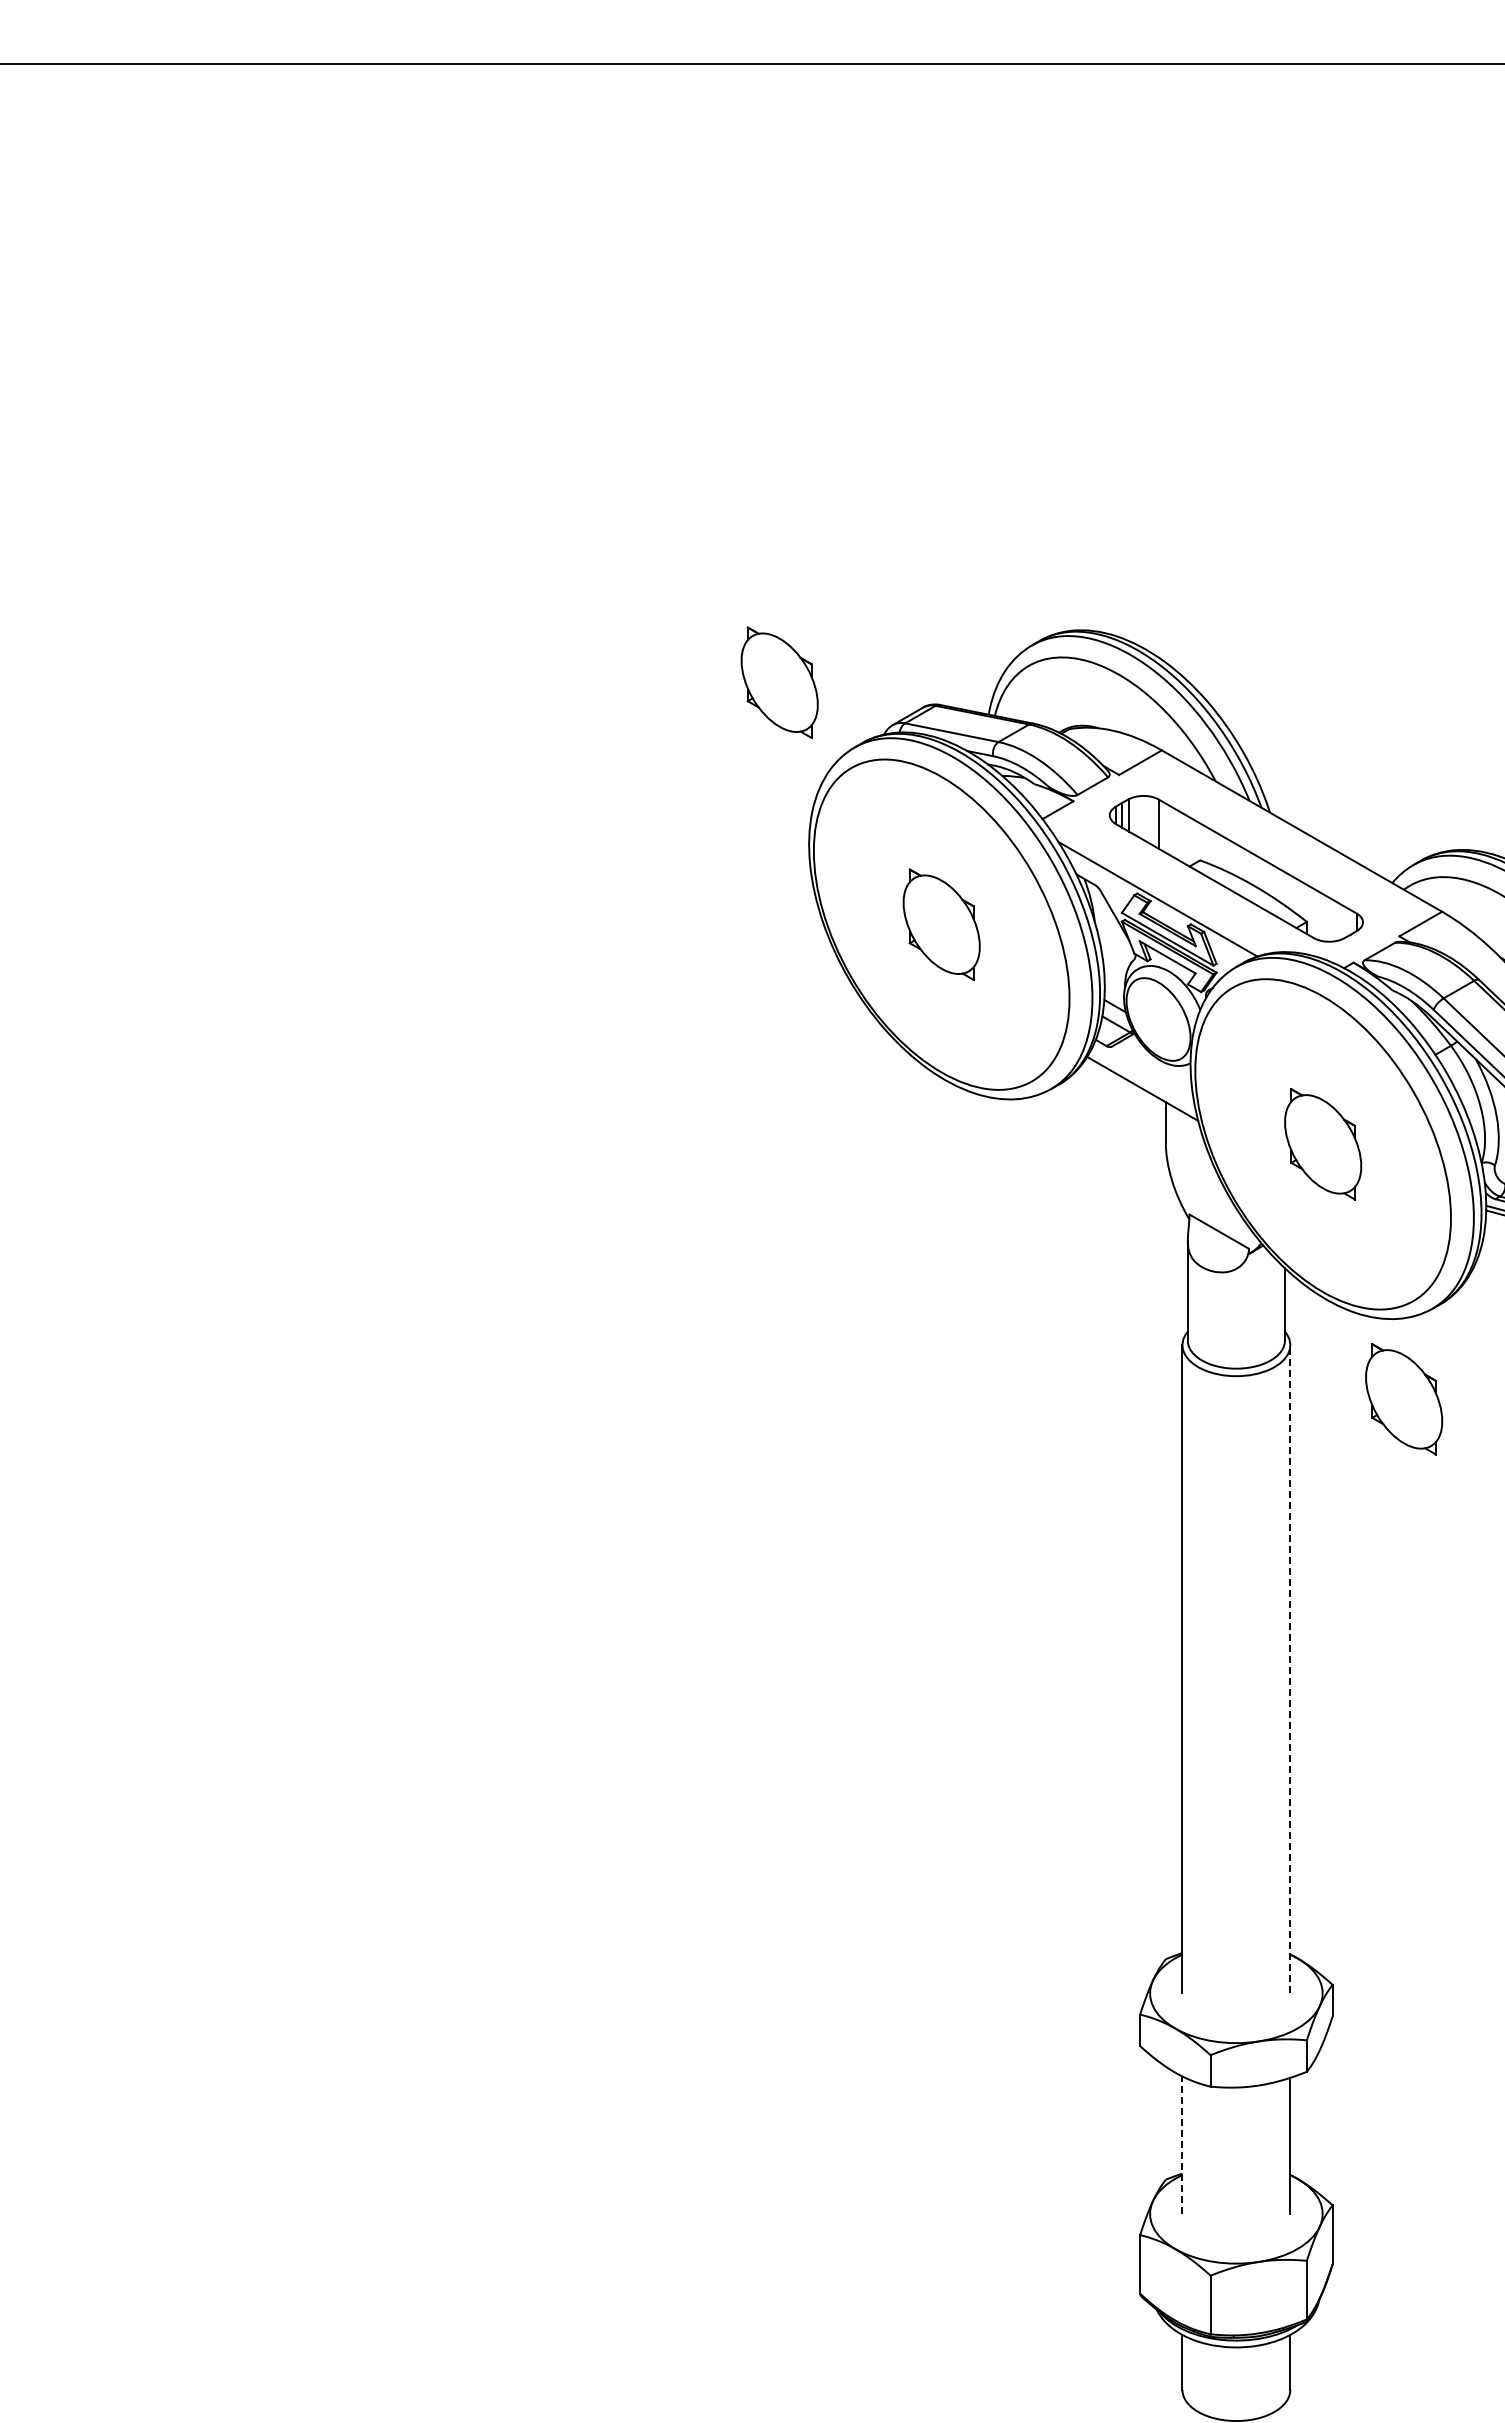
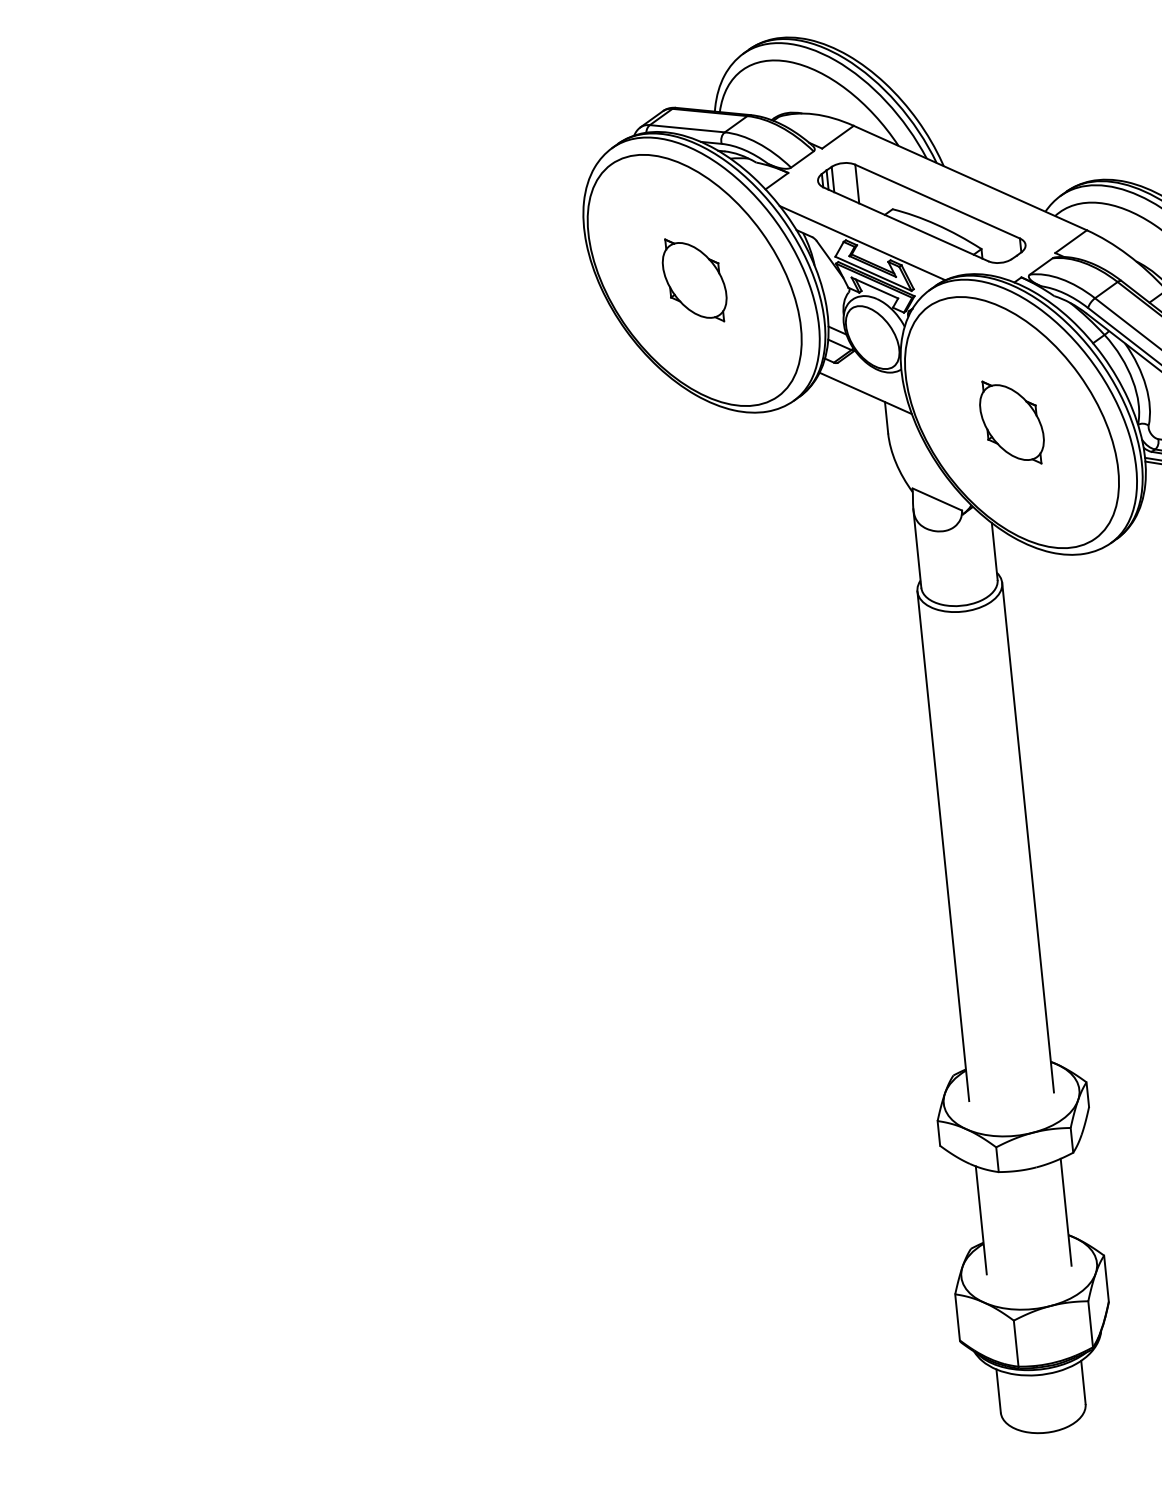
part: (779, 682) -> (547, 103), removed
part: (1404, 1399) -> (1096, 616), removed
line: (1290, 1668) -> (1028, 837), dashed -> solid
line: (1182, 2145) -> (981, 1220), dashed -> solid

